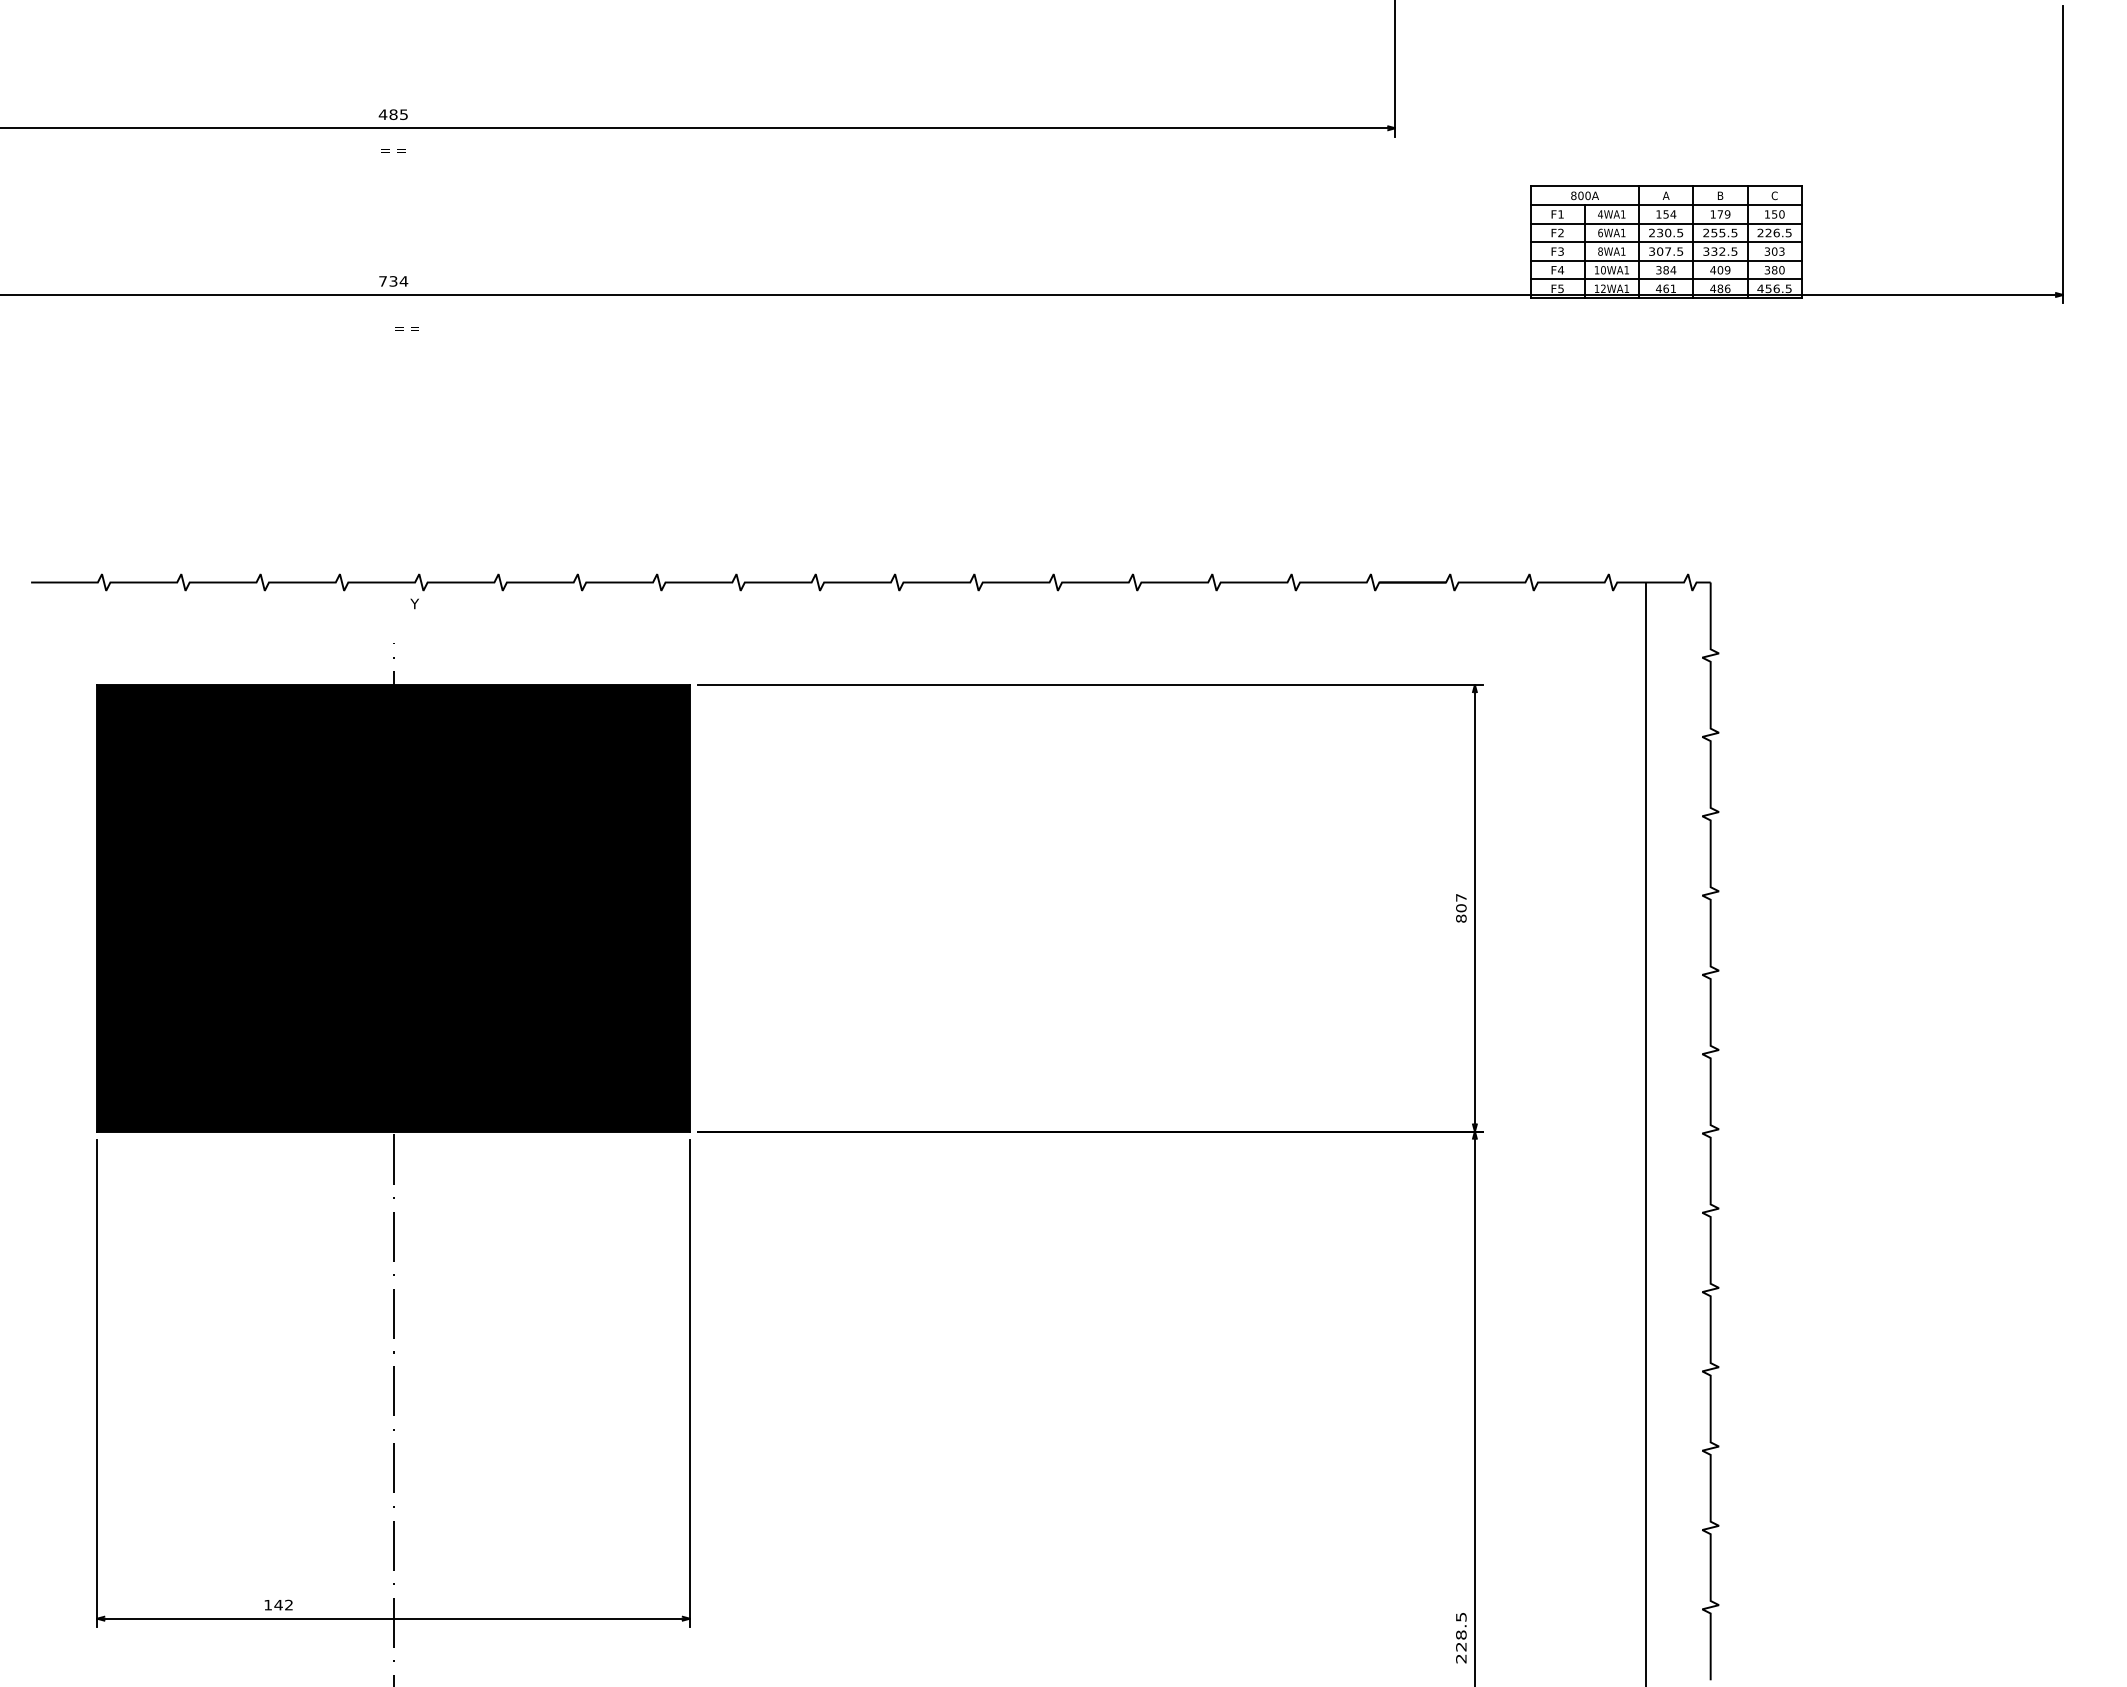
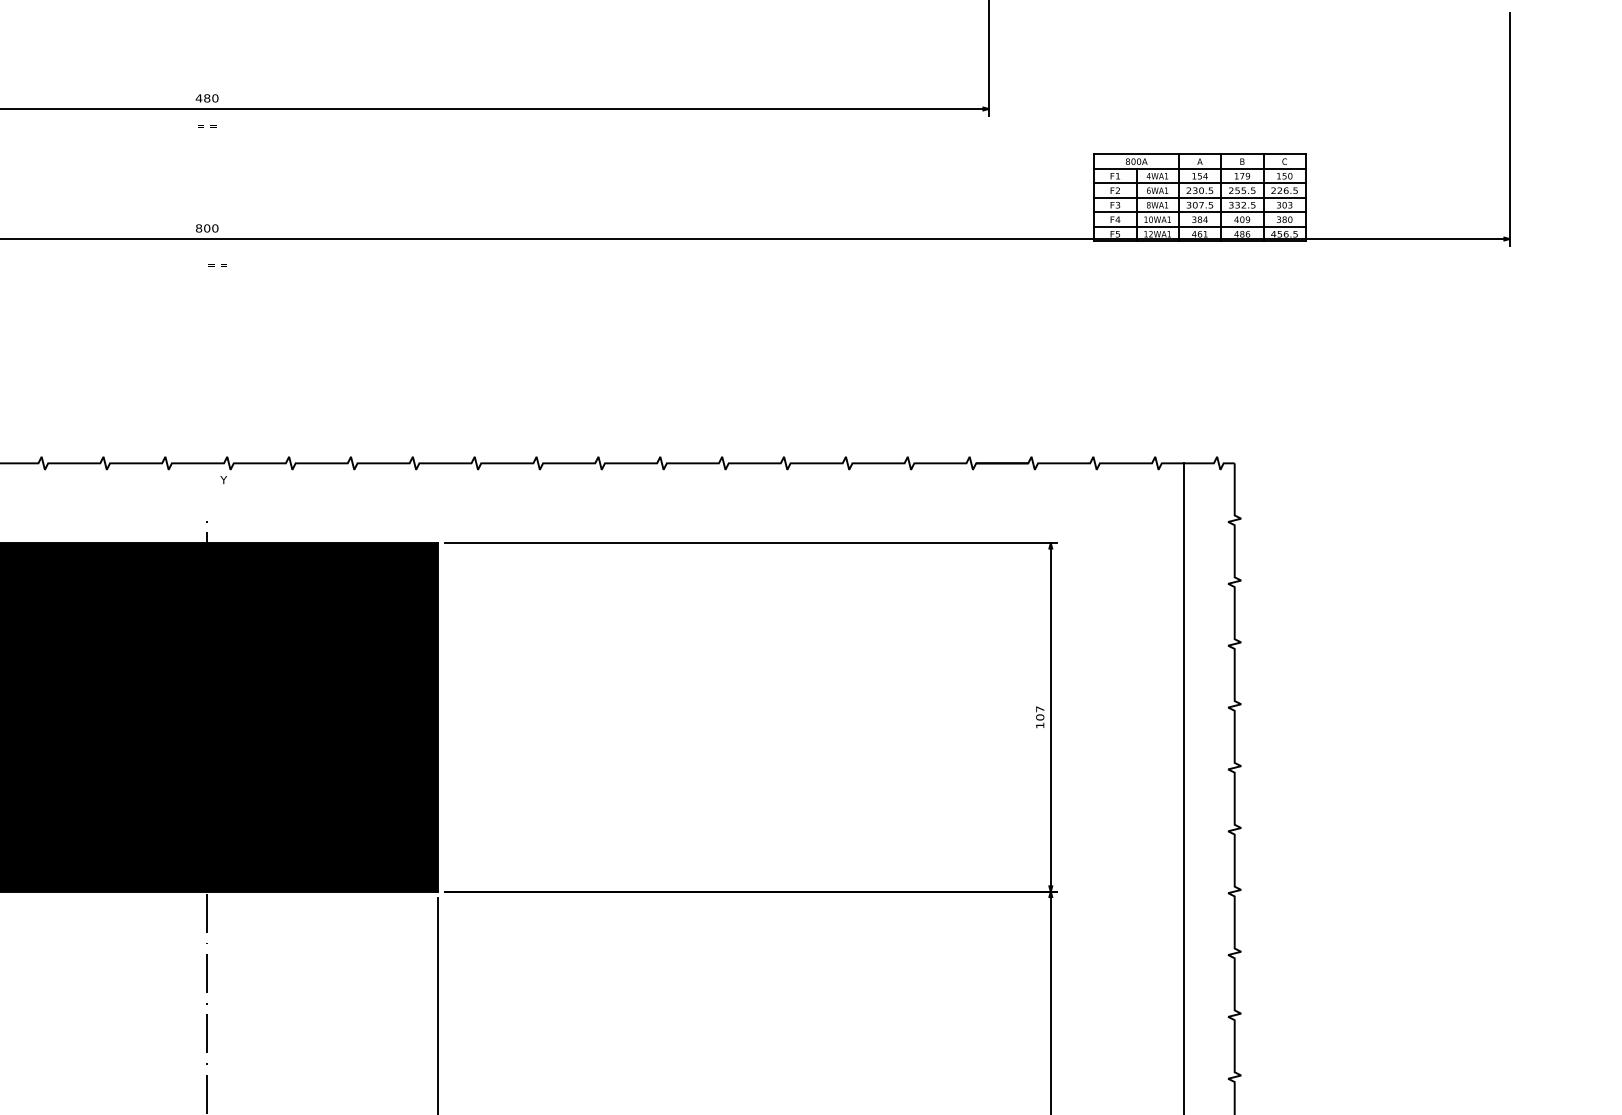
text: (404, 114) -> (215, 98), 485 -> 480
text: (393, 281) -> (207, 228), 734 -> 800
text: (1461, 918) -> (1040, 725), 807 -> 107

